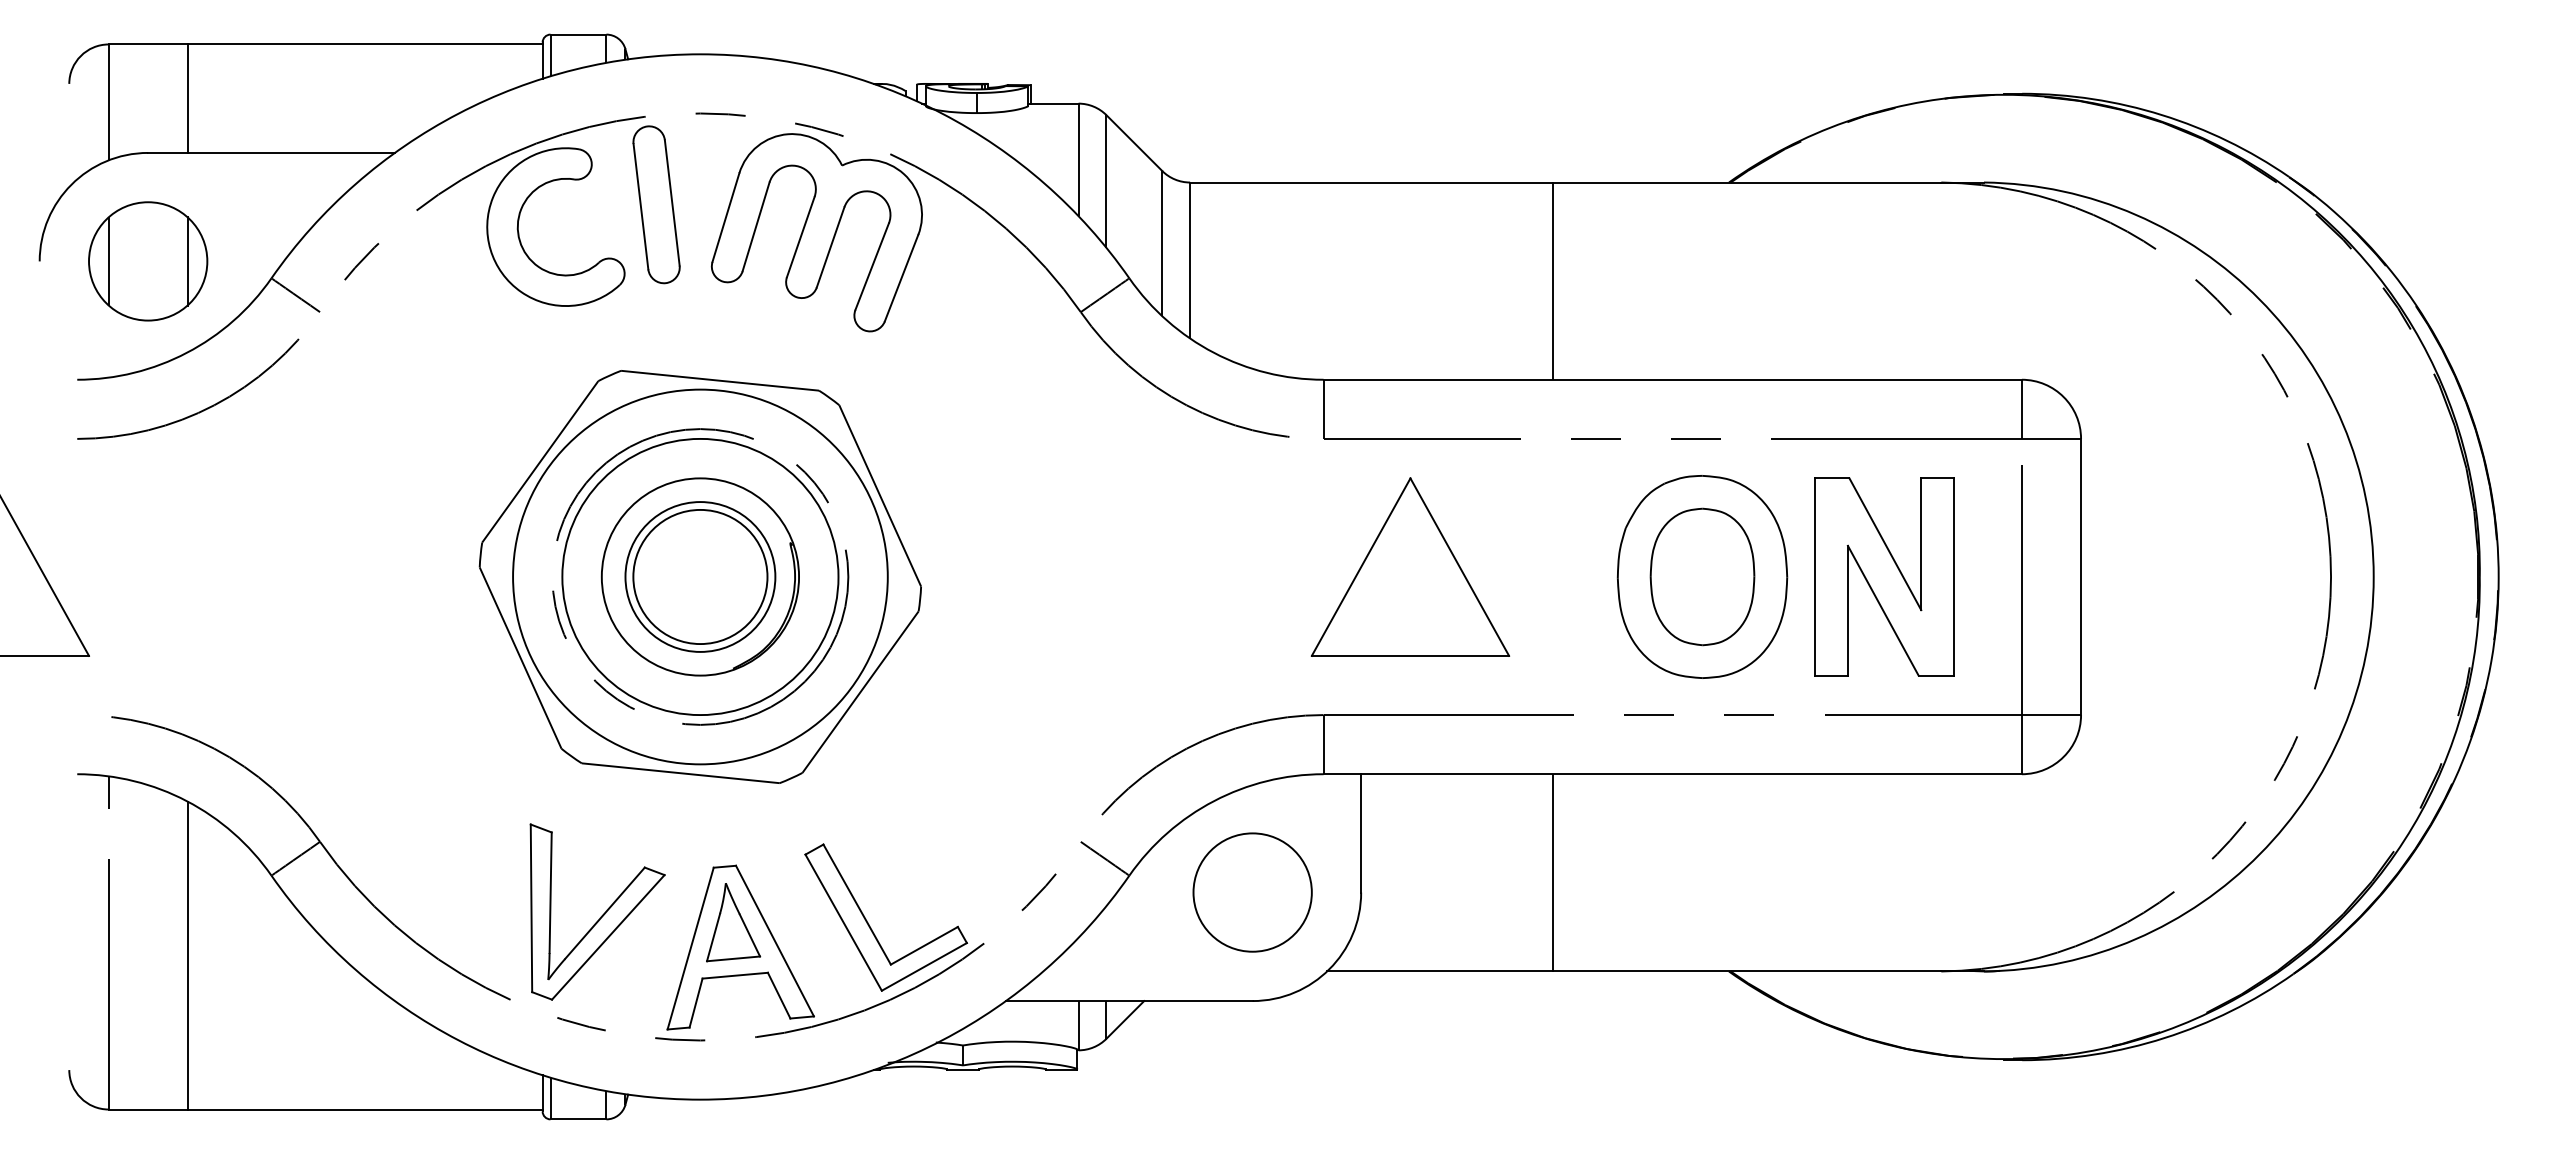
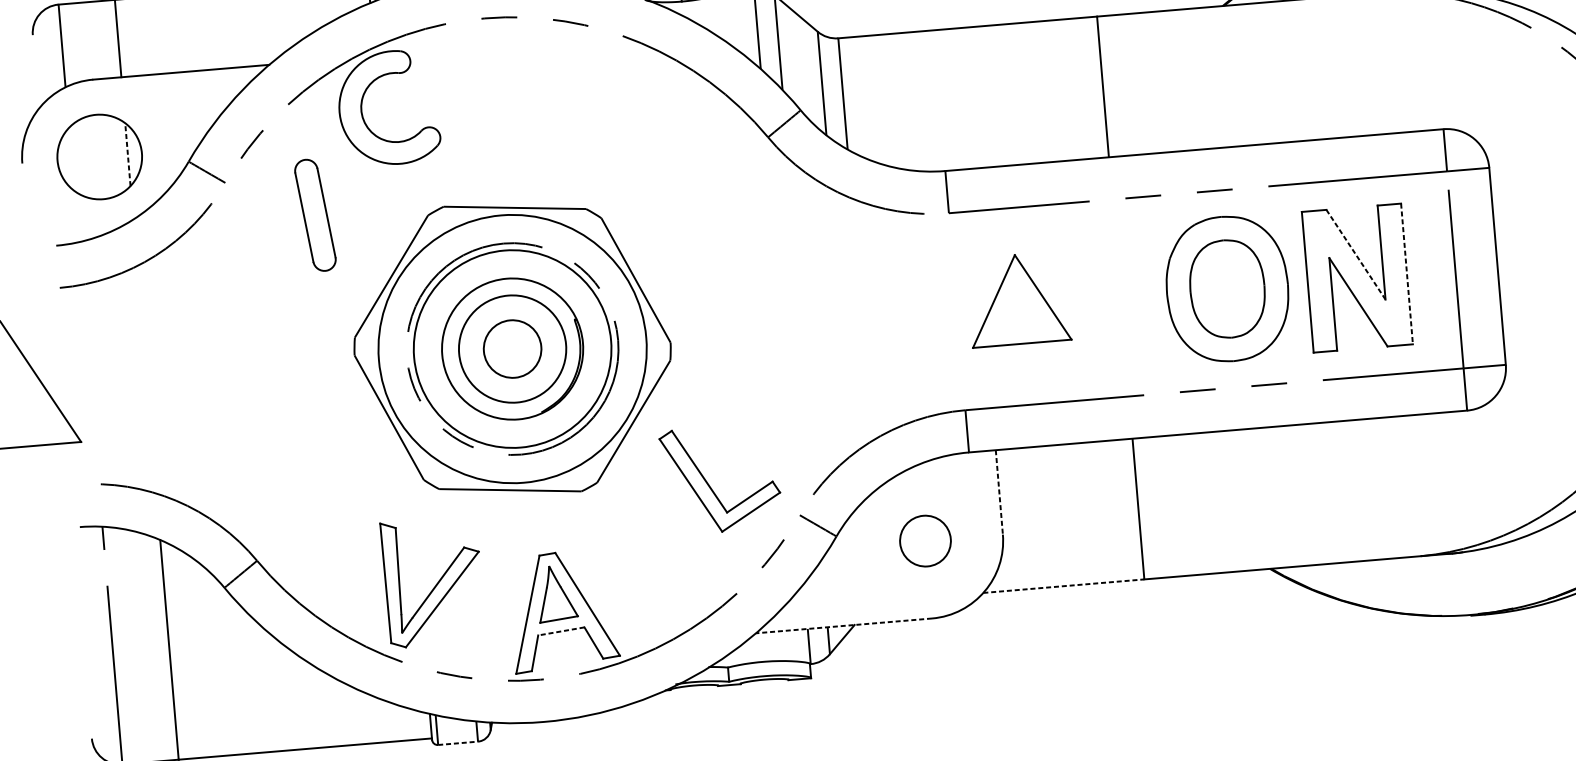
part: (656, 204) -> (315, 215), moved
part: (816, 232) -> (574, 96), removed
line: (187, 260) -> (127, 154), solid -> dashed
line: (108, 261) -> (71, 159), removed
line: (1885, 544) -> (1356, 254), solid -> dashed
part: (1410, 566) -> (1018, 299), size x0.7
circle: (700, 576) -> (512, 348), size x0.6
line: (1954, 577) -> (1407, 274), solid -> dashed
line: (1361, 833) -> (999, 492), solid -> dashed
circle: (1252, 892) -> (925, 541), size x0.6
part: (597, 911) -> (433, 581), moved
part: (871, 927) -> (711, 487), moved
line: (1439, 971) -> (1063, 586), solid -> dashed
line: (735, 975) -> (561, 631), solid -> dashed
line: (1128, 1001) -> (843, 626), solid -> dashed
line: (578, 1119) -> (458, 743), solid -> dashed

